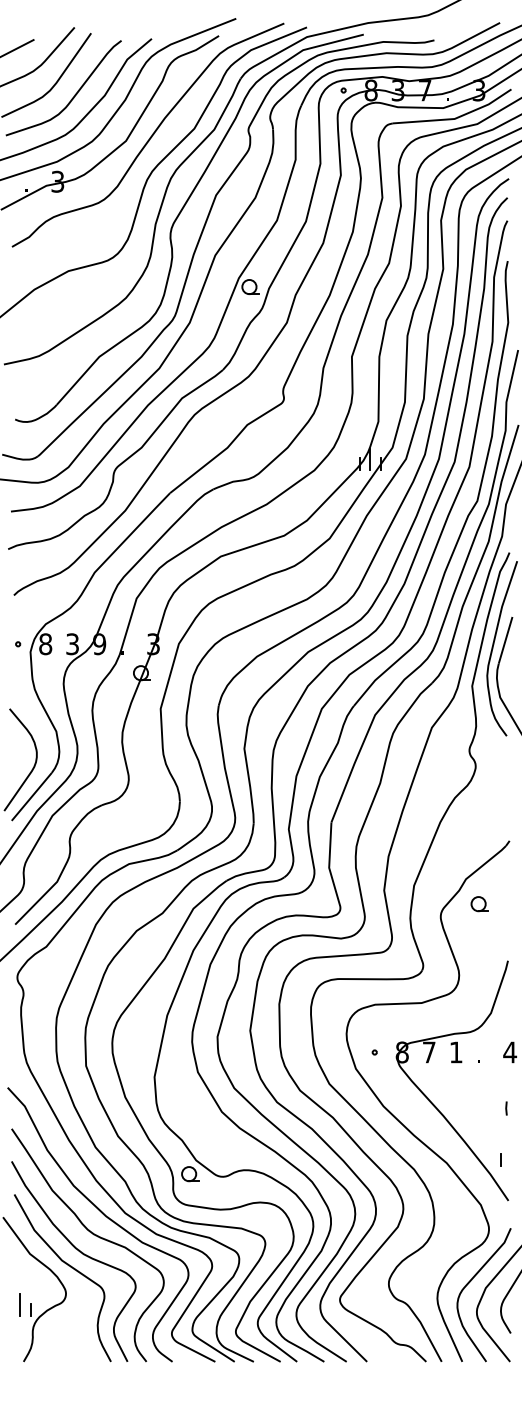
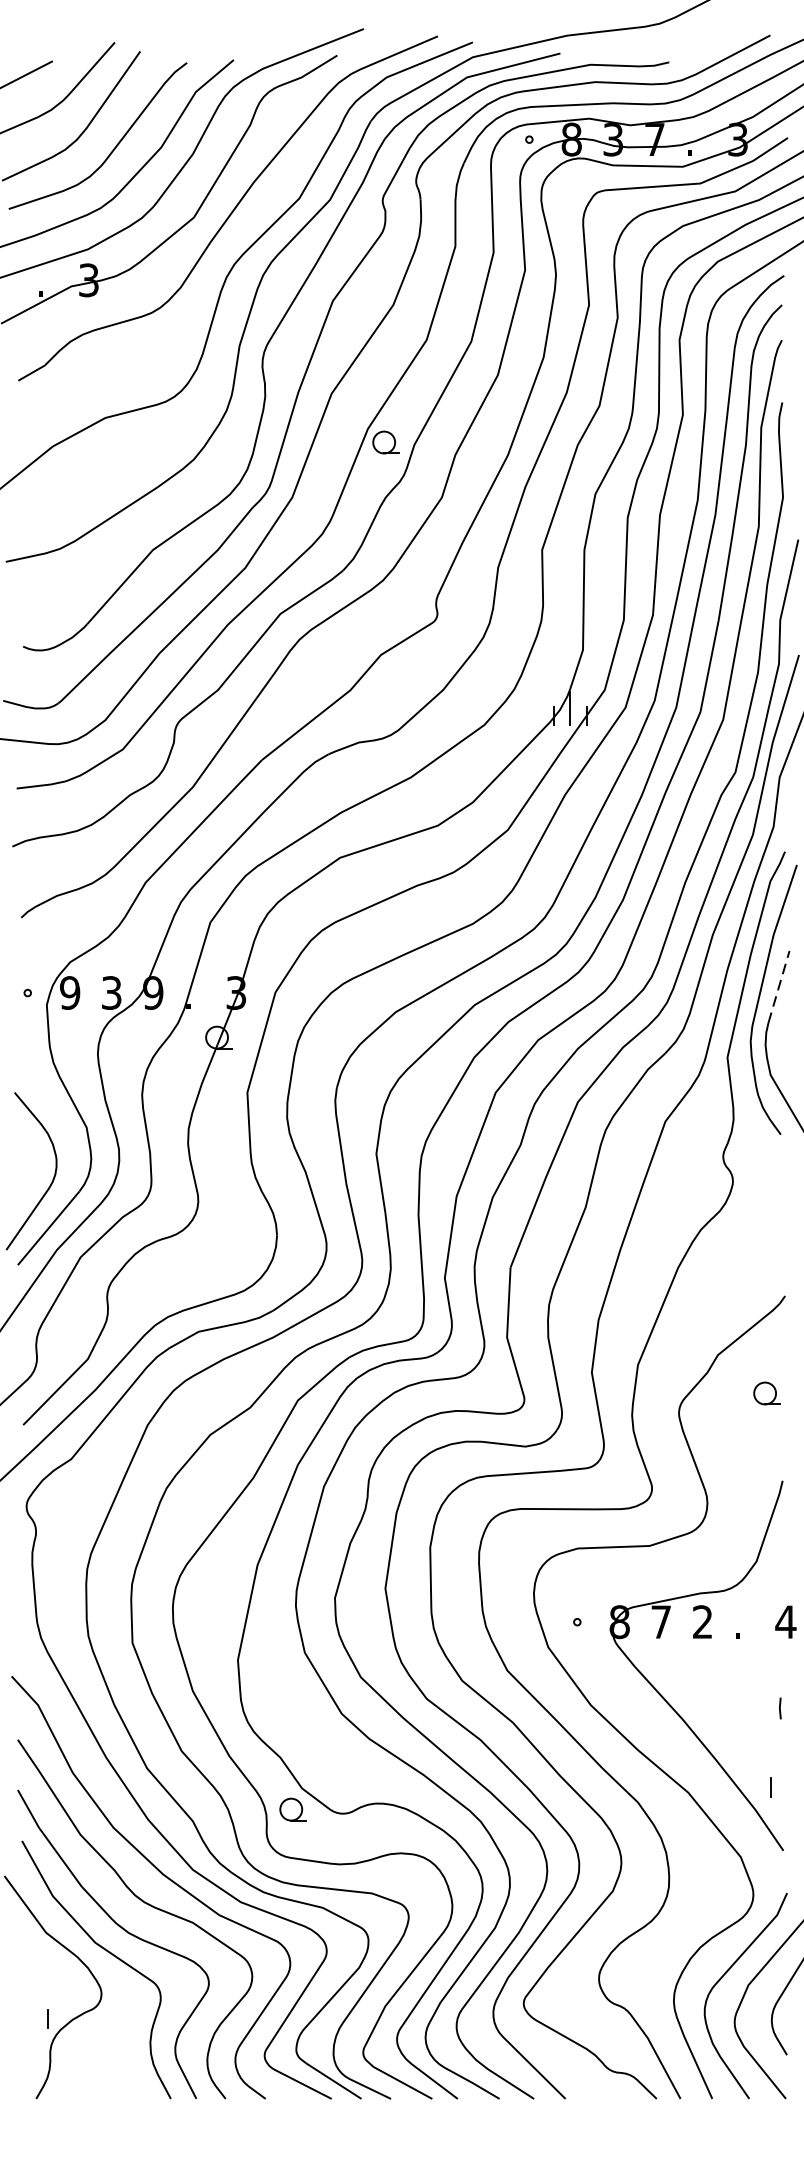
line: (505, 639) -> (778, 985), solid -> dashed
text: (45, 644) -> (69, 993), 8 -> 9
part: (479, 904) -> (766, 1394), moved
text: (455, 1052) -> (701, 1622), 1 -> 2
line: (19, 1304) -> (29, 2010), removed

